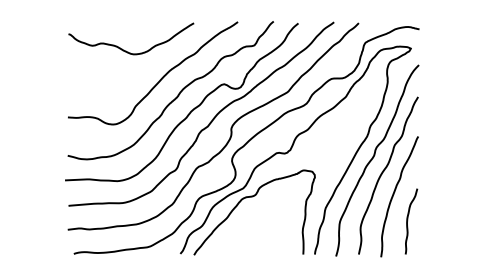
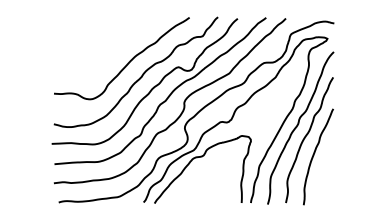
curve: (126, 50) -> (100, 40), removed
curve: (408, 220) -> (325, 175), removed

